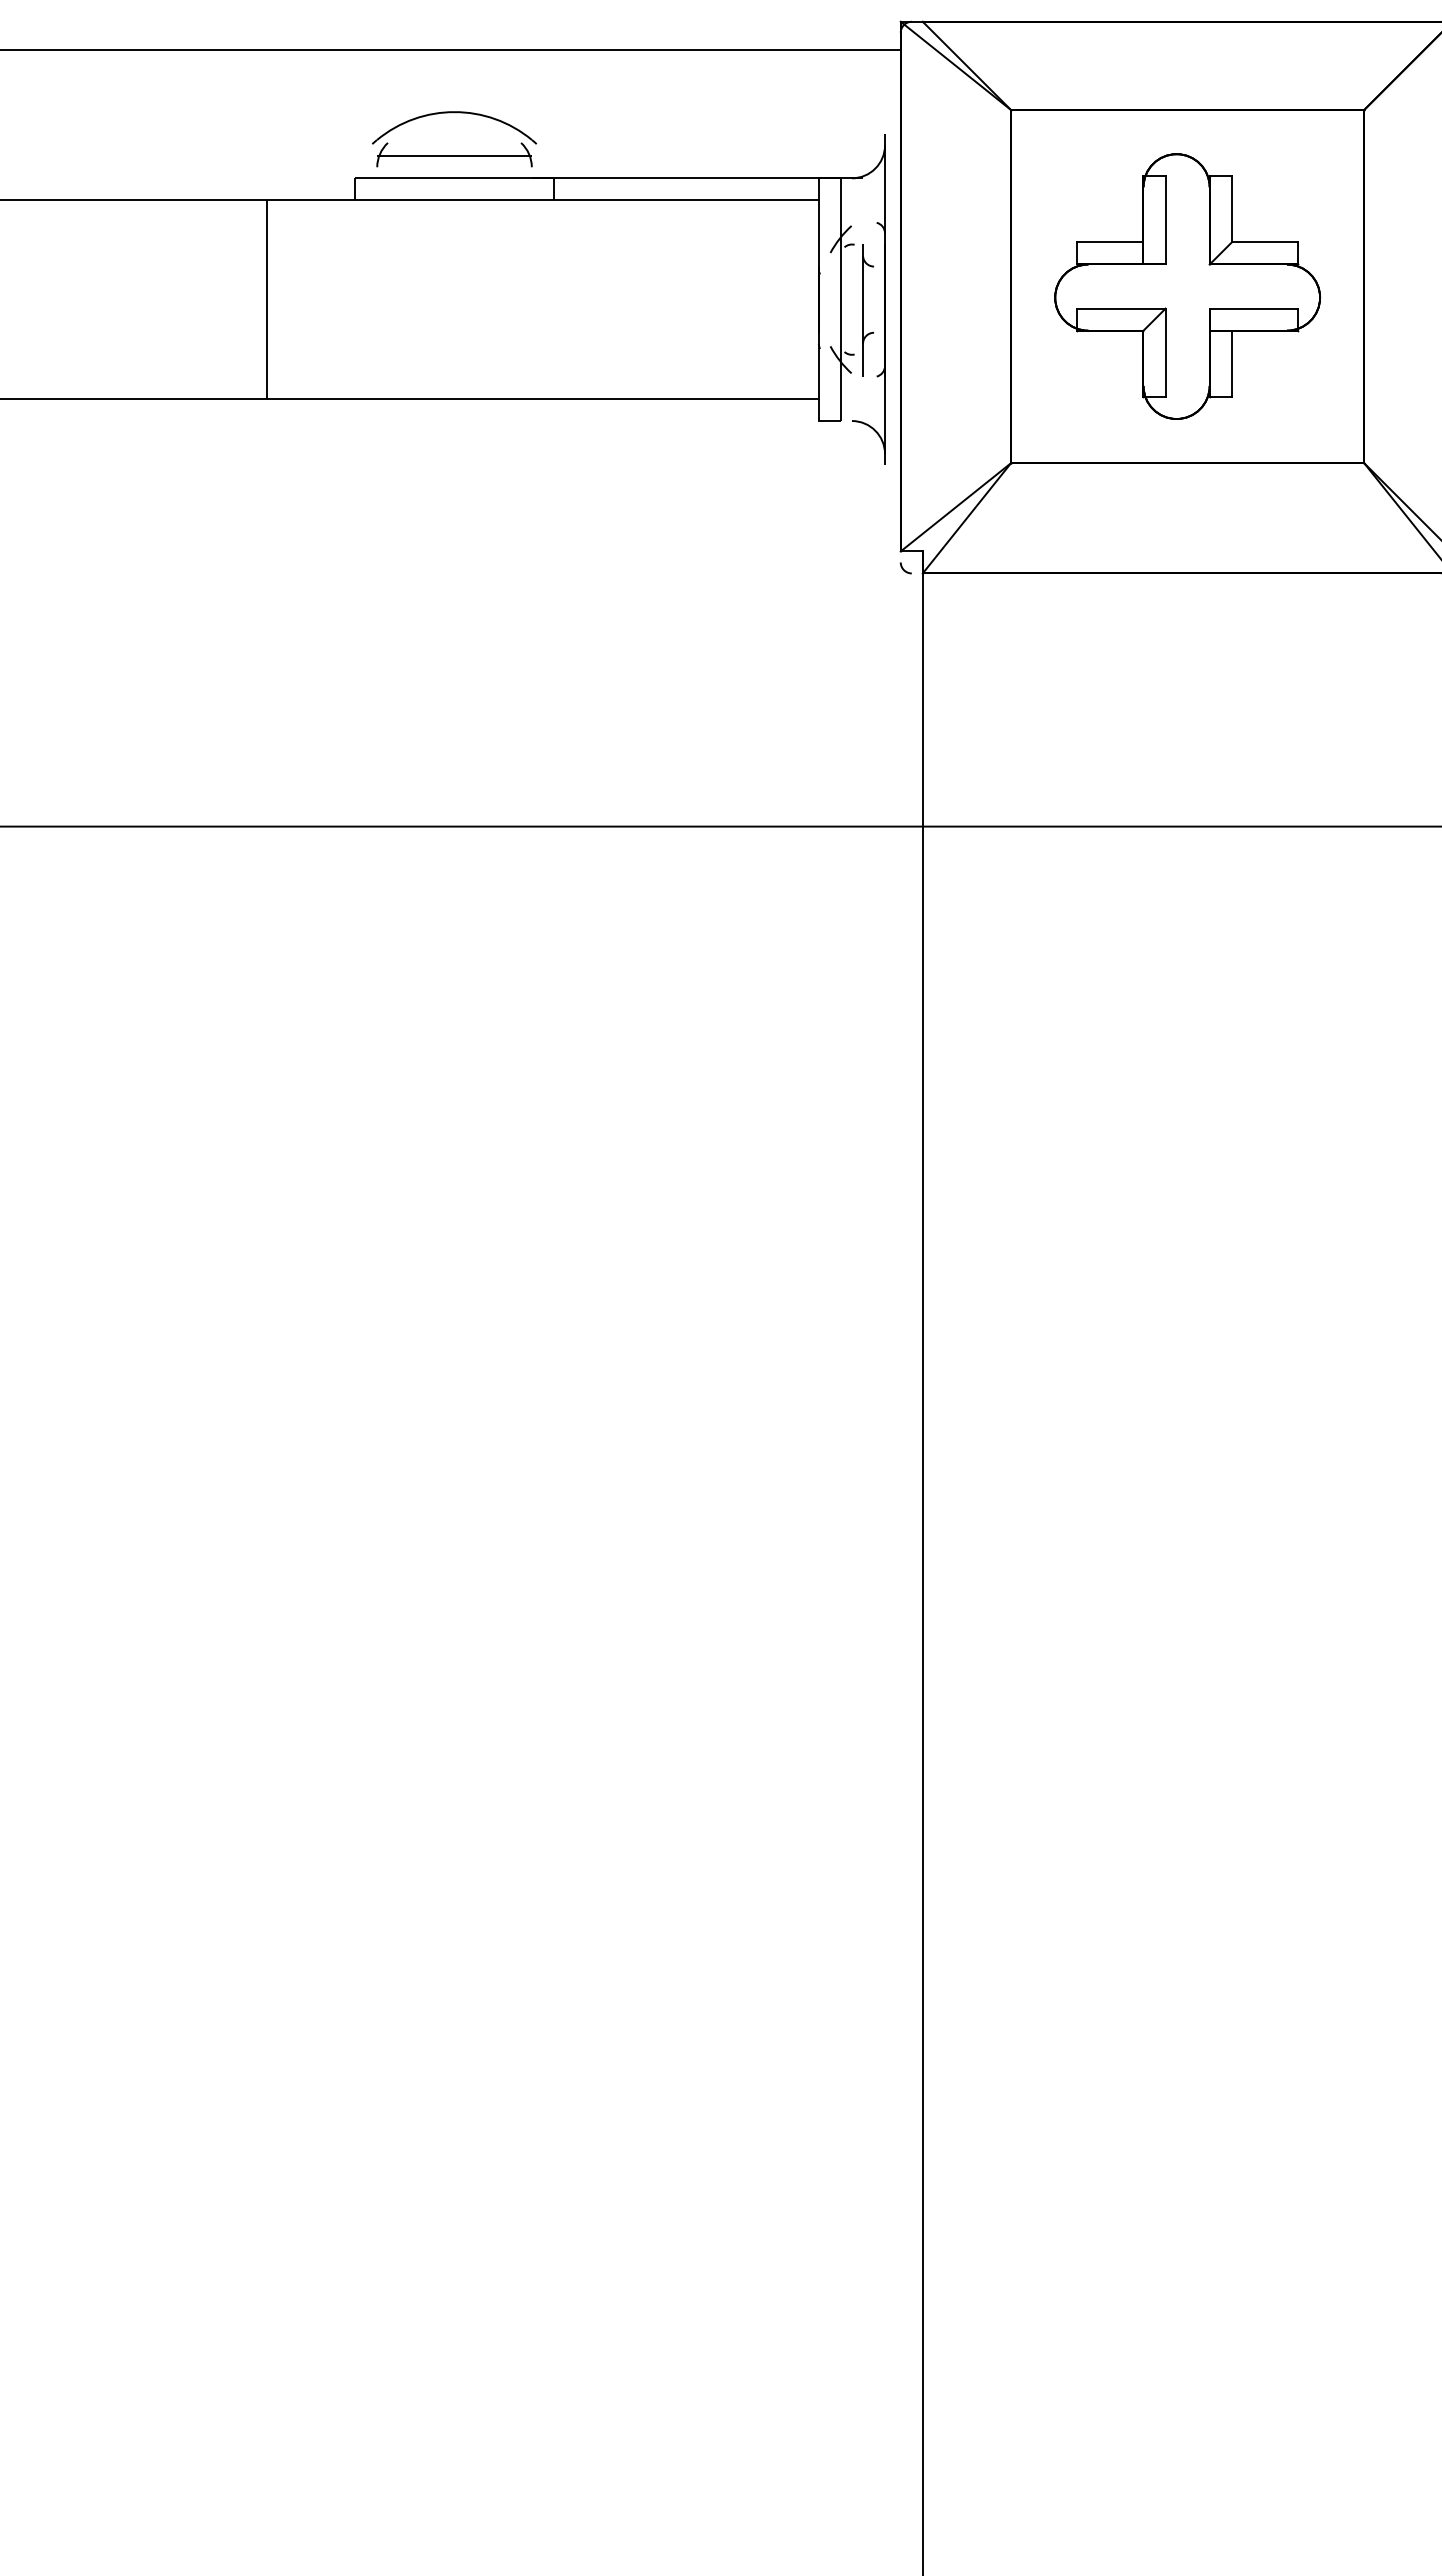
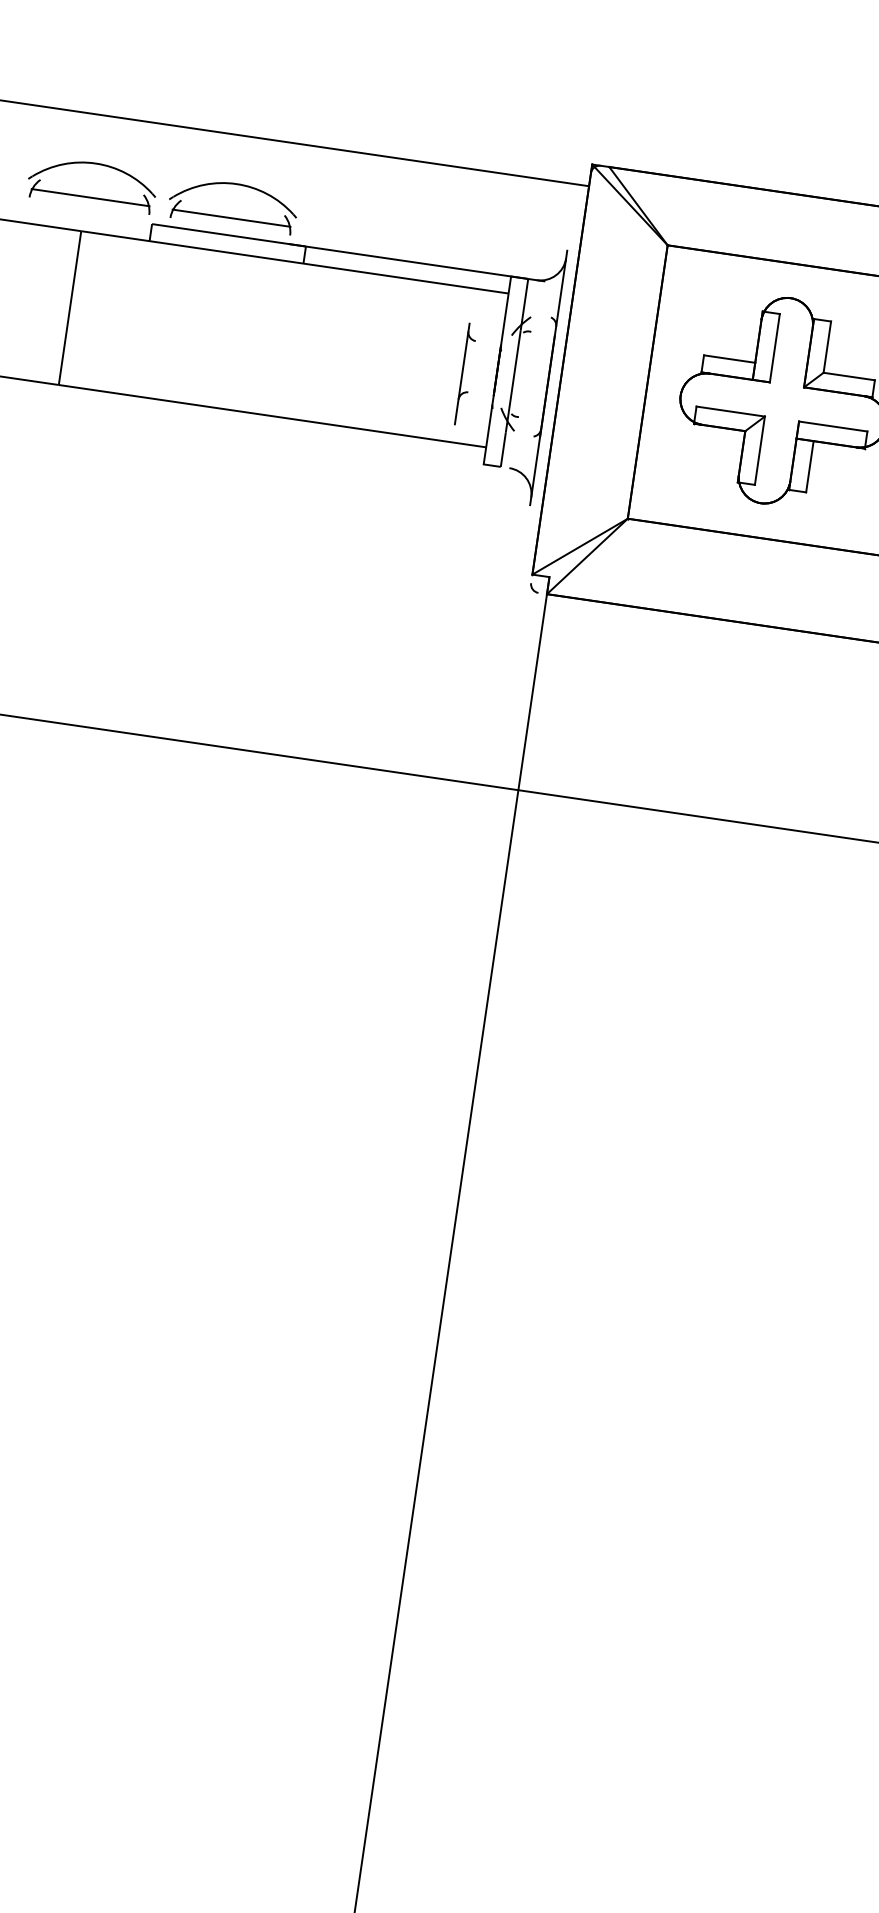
part: (272, 155) -> (90, 197), added
part: (867, 310) -> (465, 374), moved

